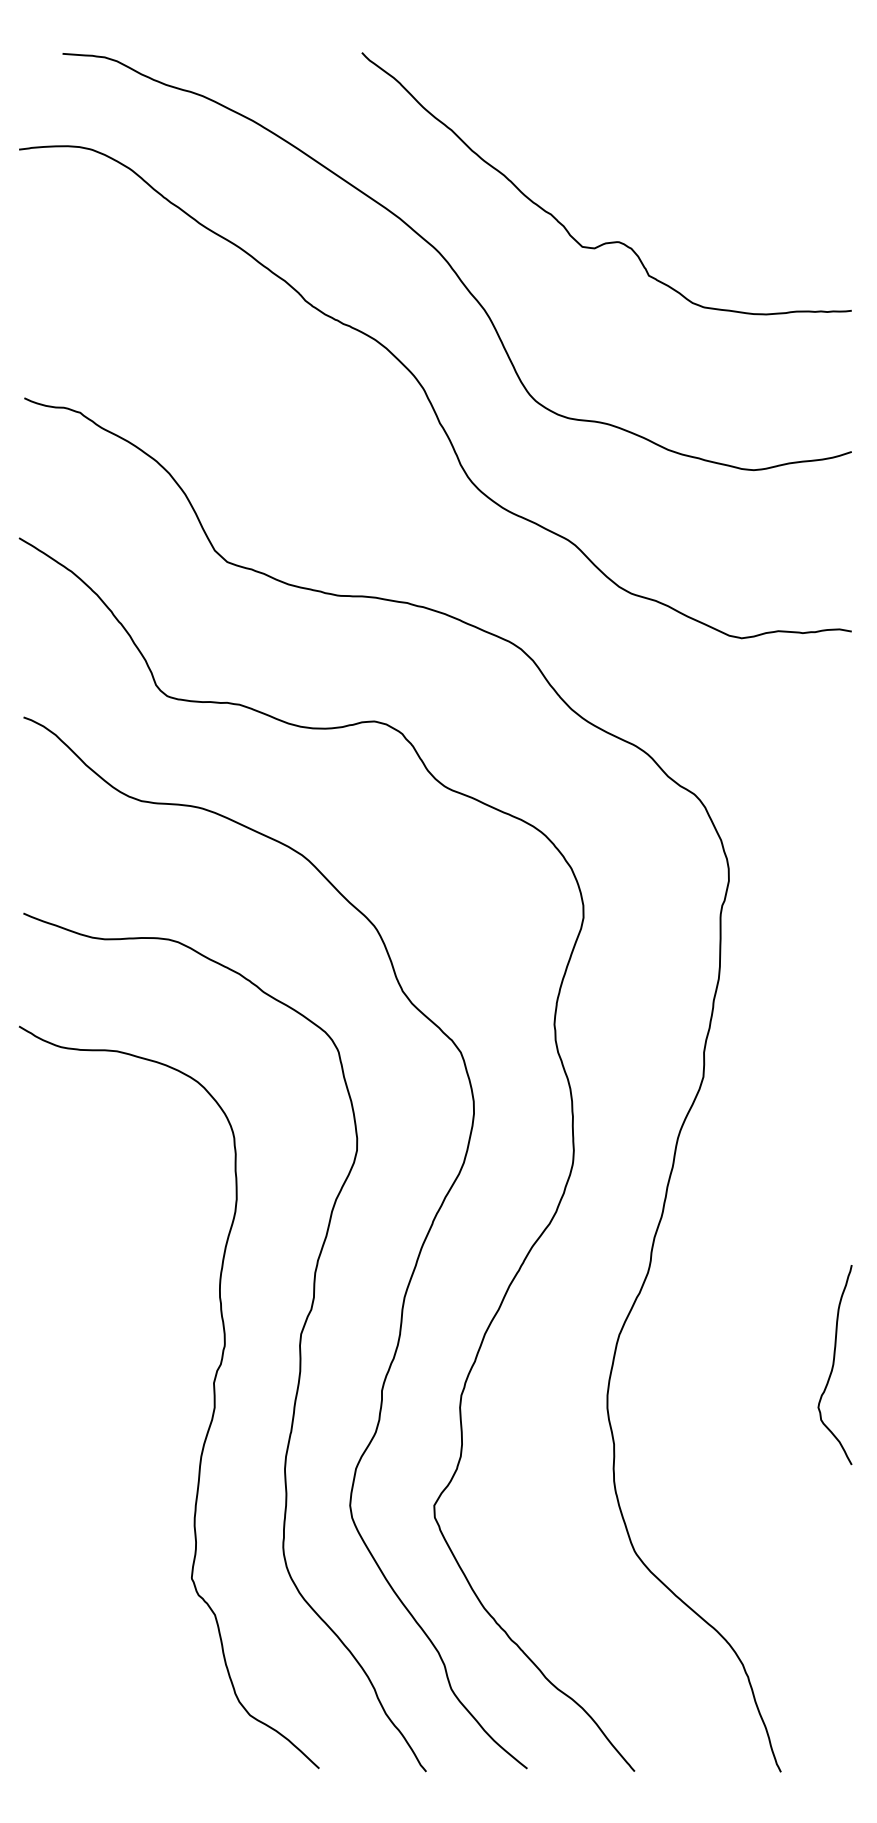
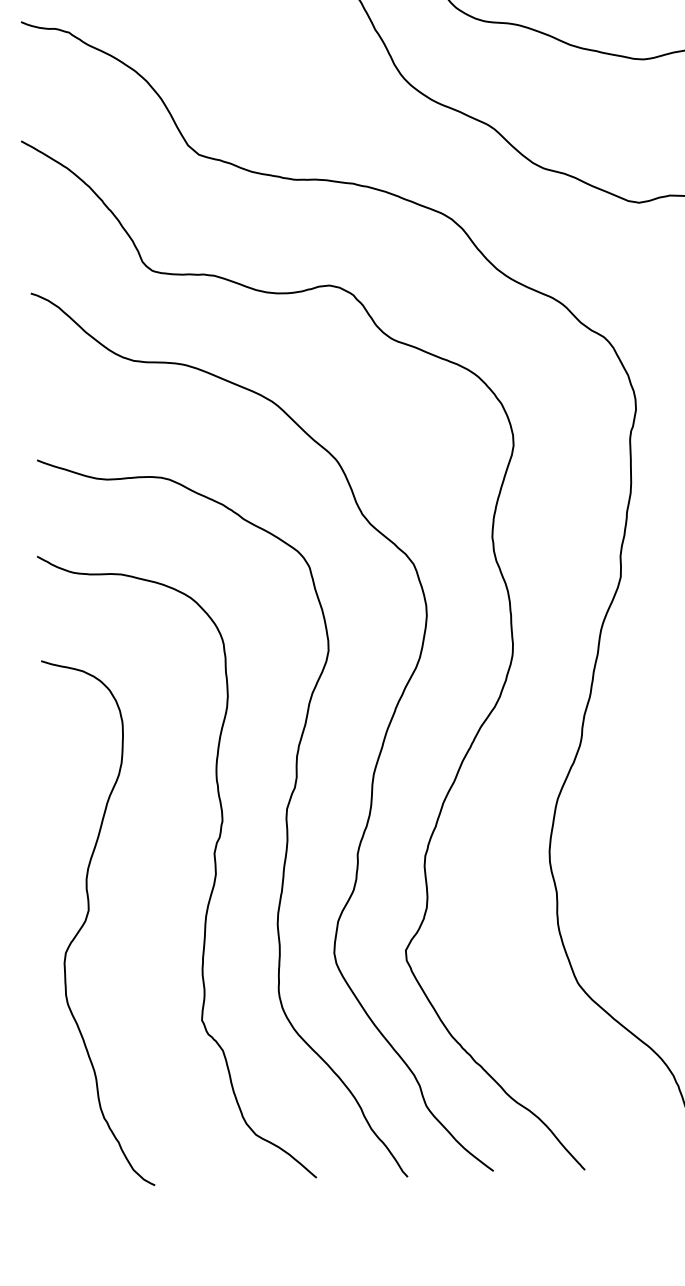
curve: (61, 1454) -> (87, 919), added

